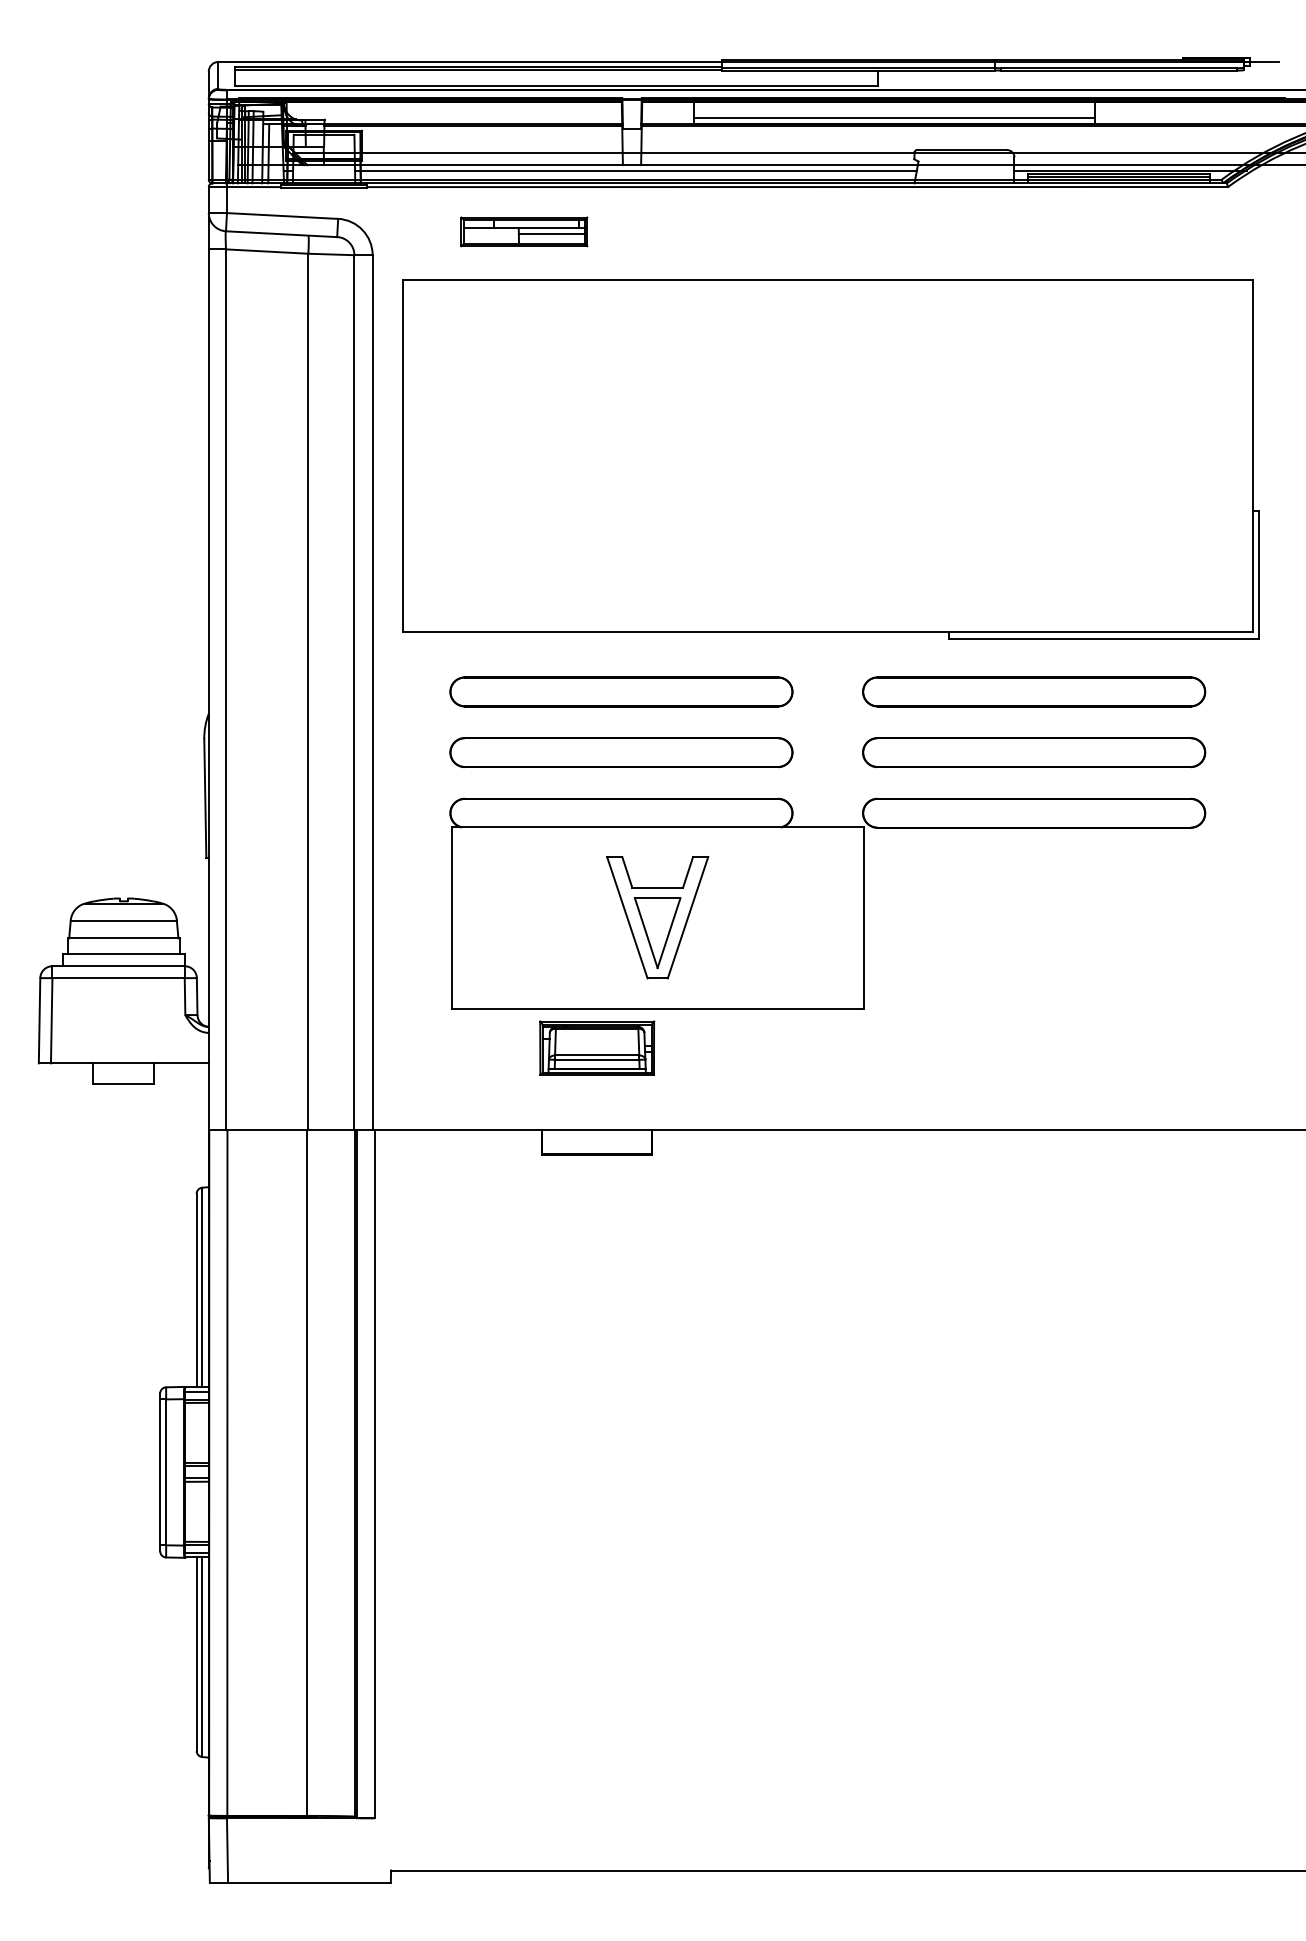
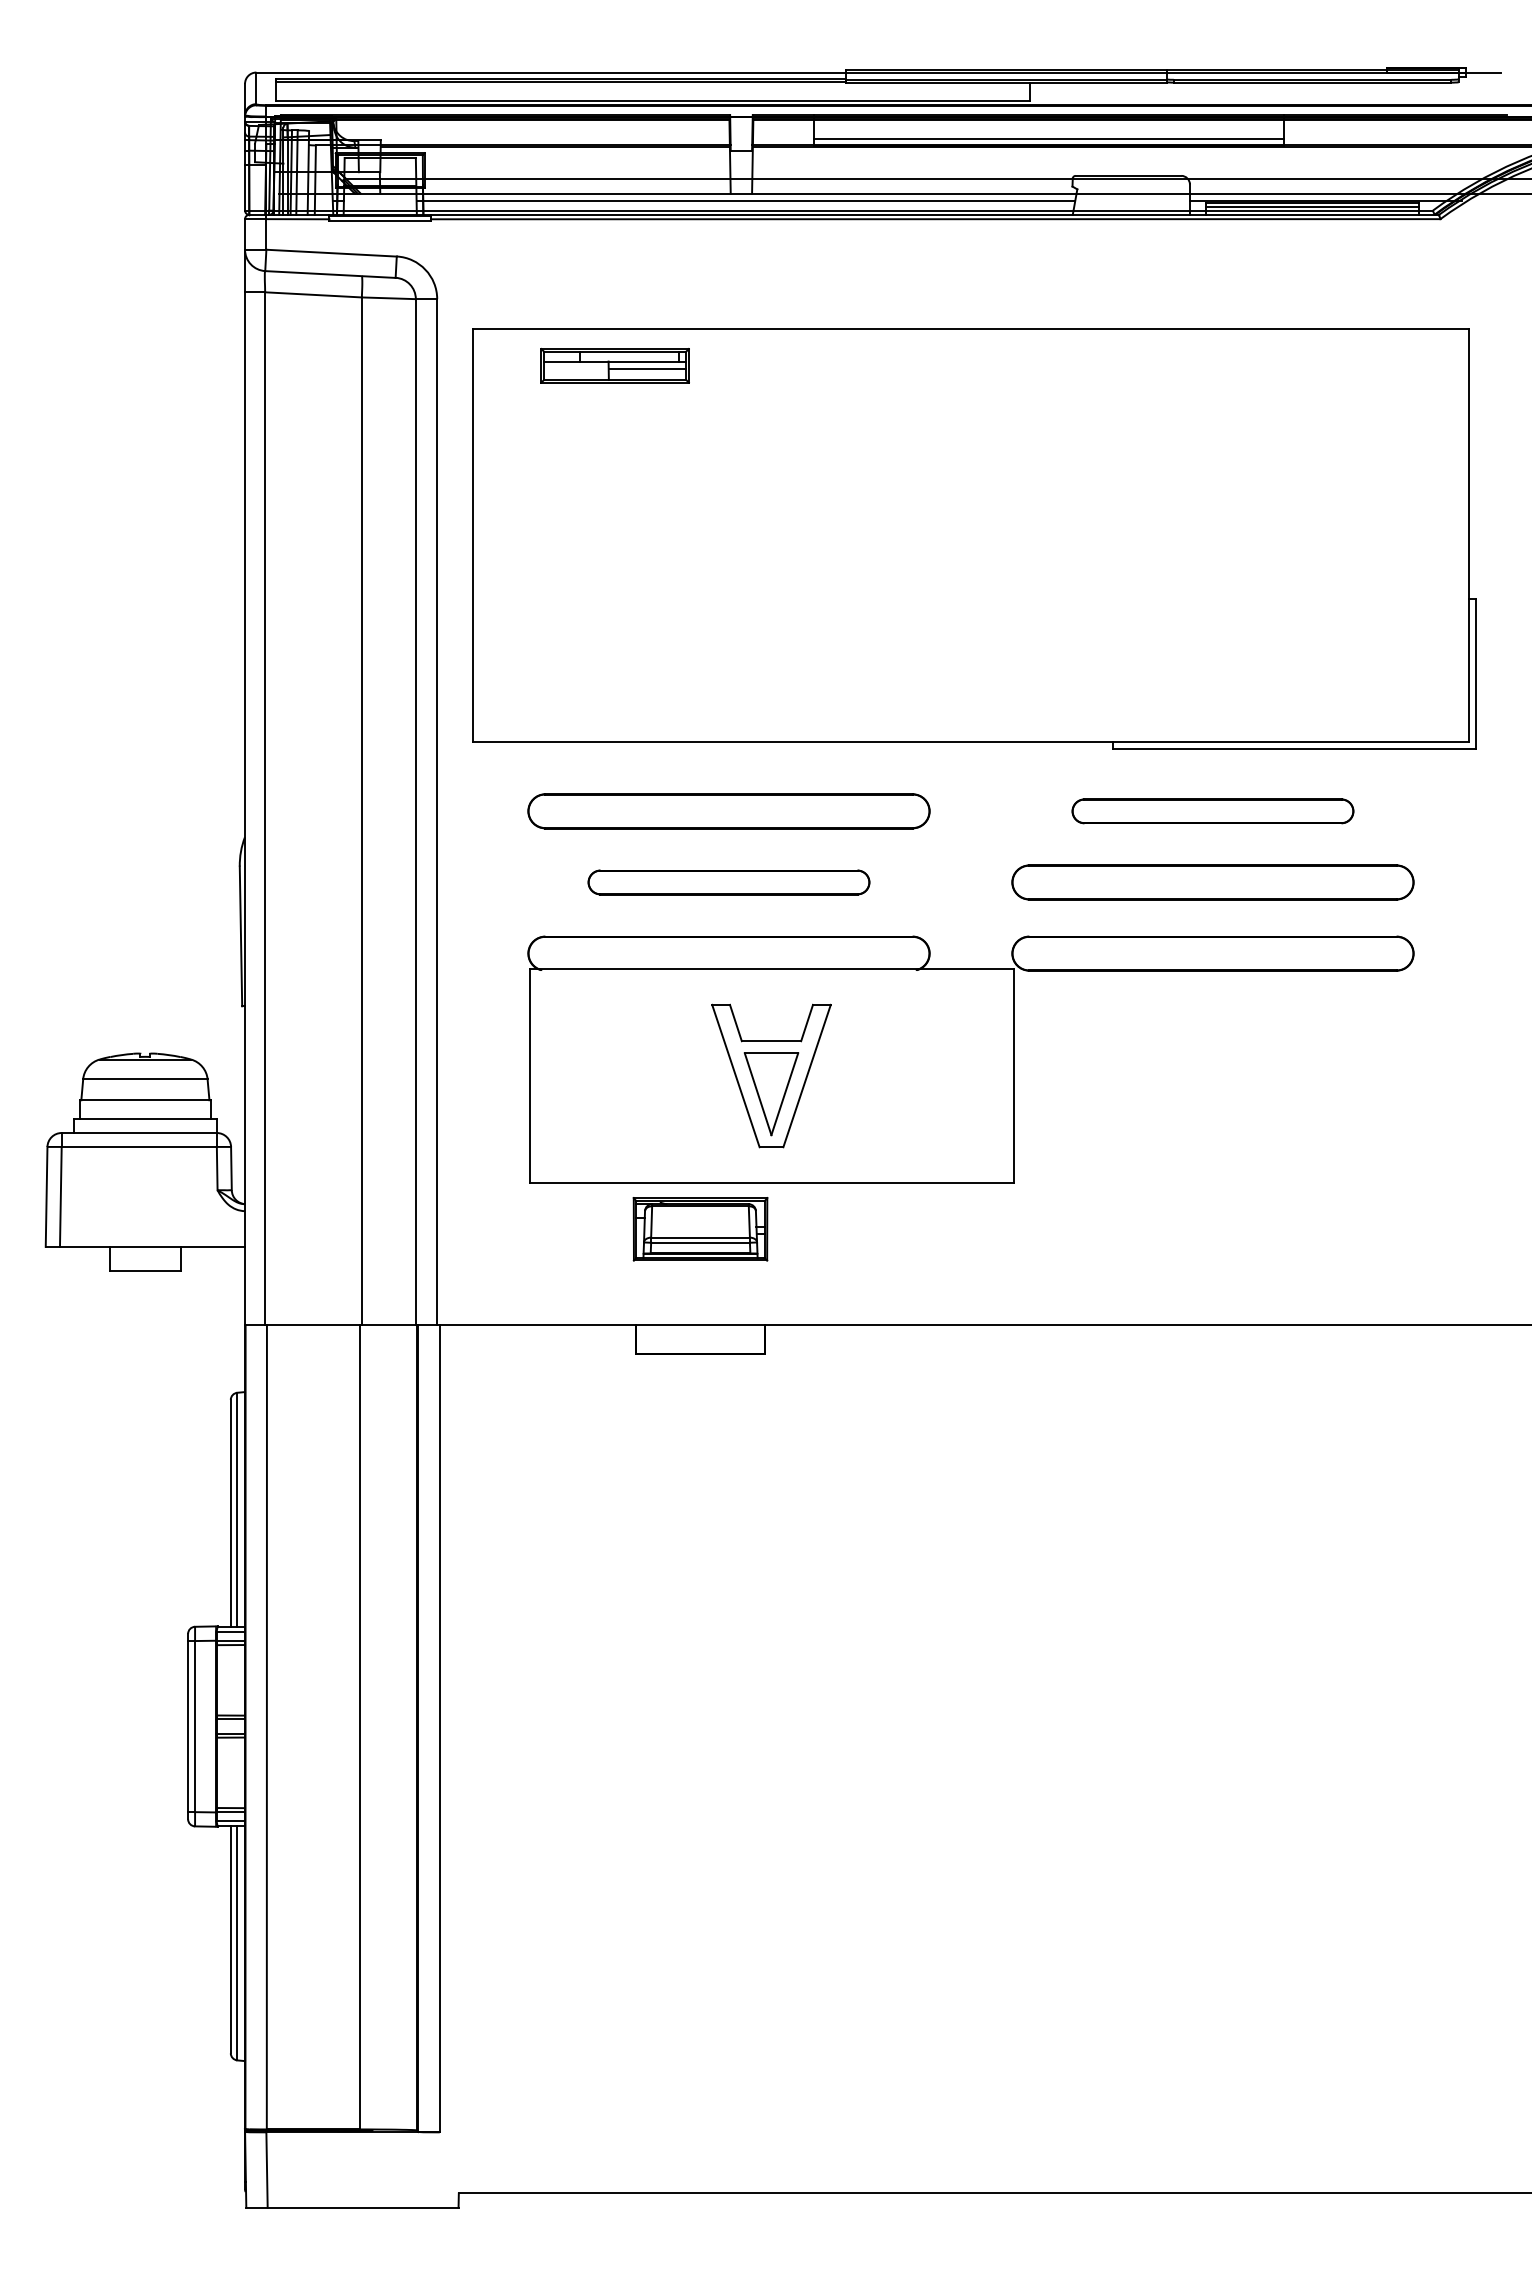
part: (523, 231) -> (614, 365), moved
part: (1033, 692) -> (1212, 811), size x0.7
part: (621, 752) -> (728, 882), size x0.7

